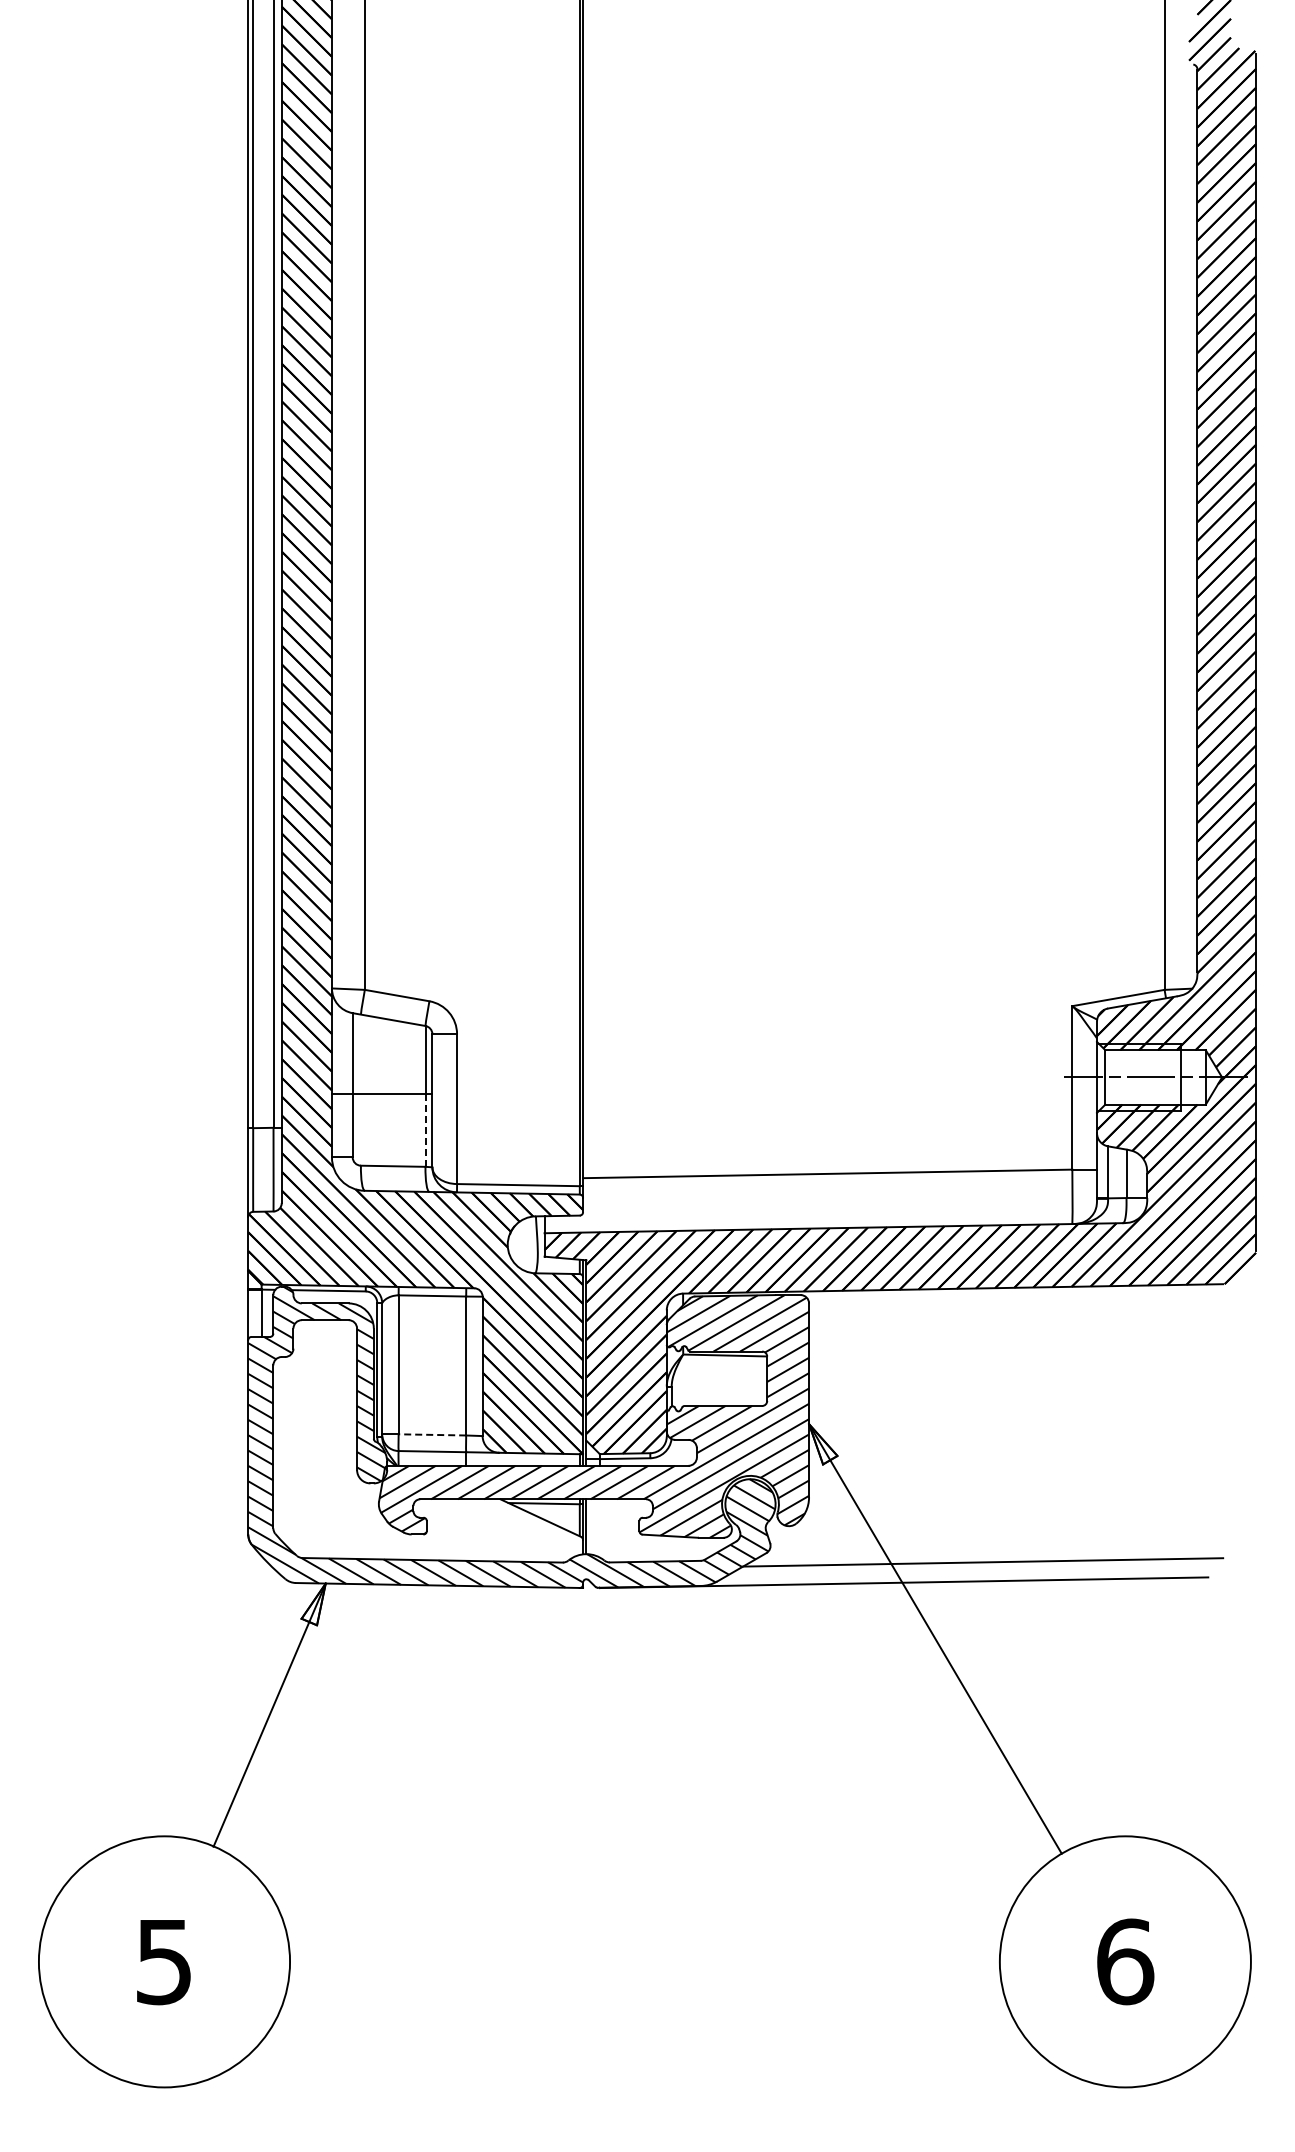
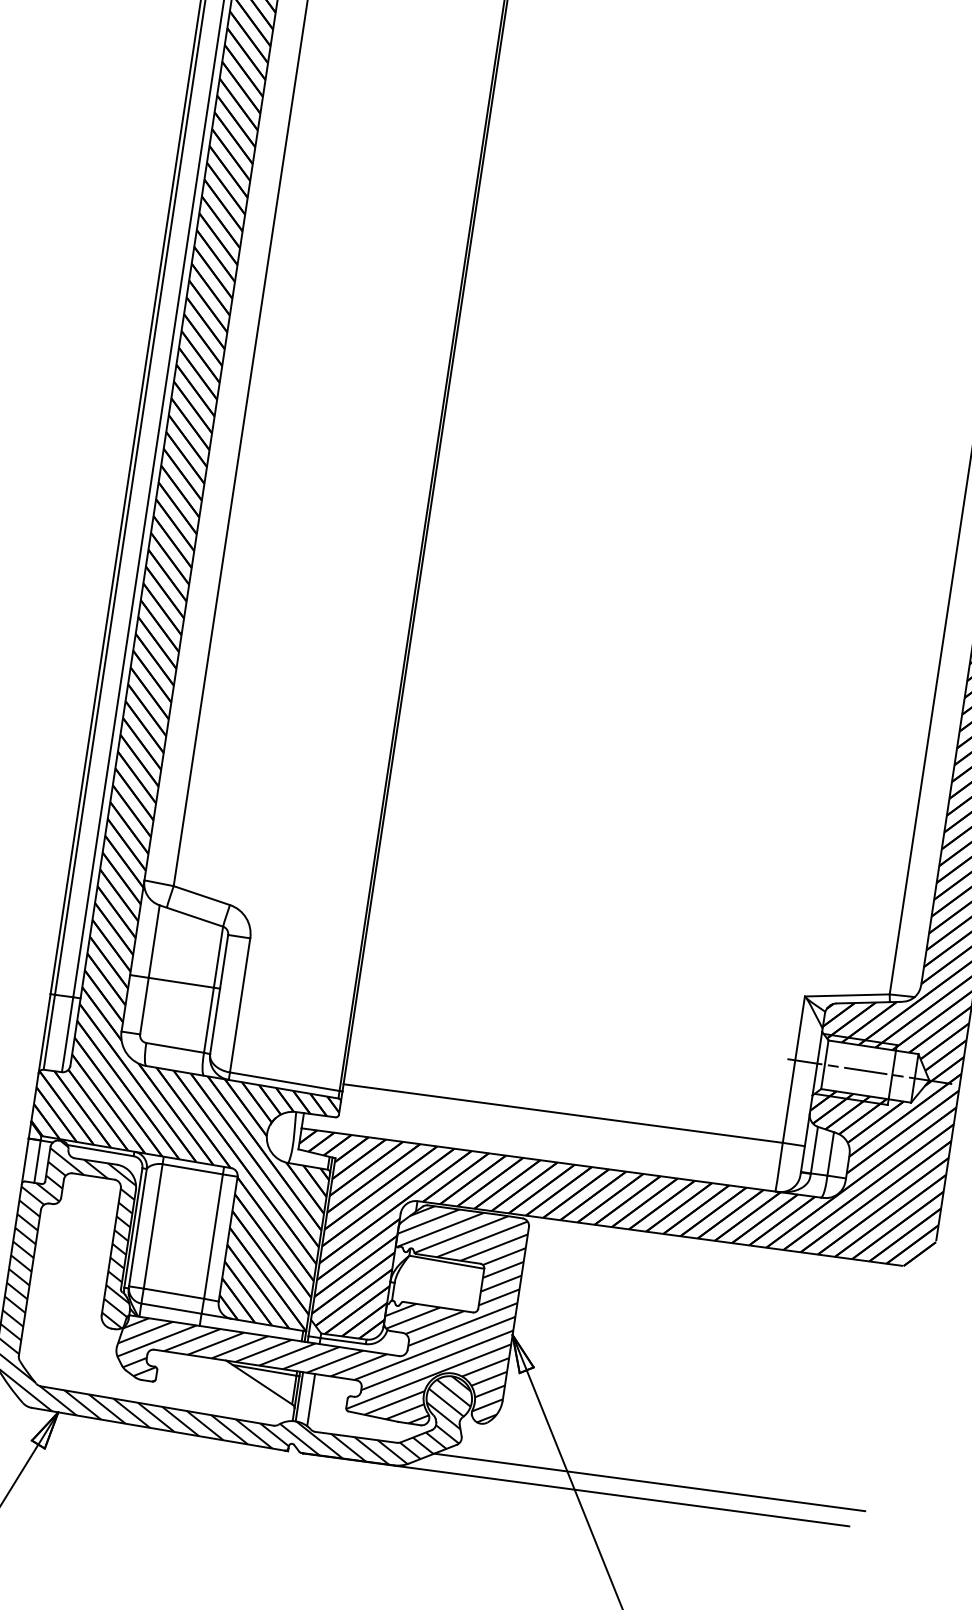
line: (425, 1131) -> (208, 1021), dashed -> solid
line: (432, 1434) -> (174, 1293), dashed -> solid
line: (599, 1528) -> (310, 1400), added

